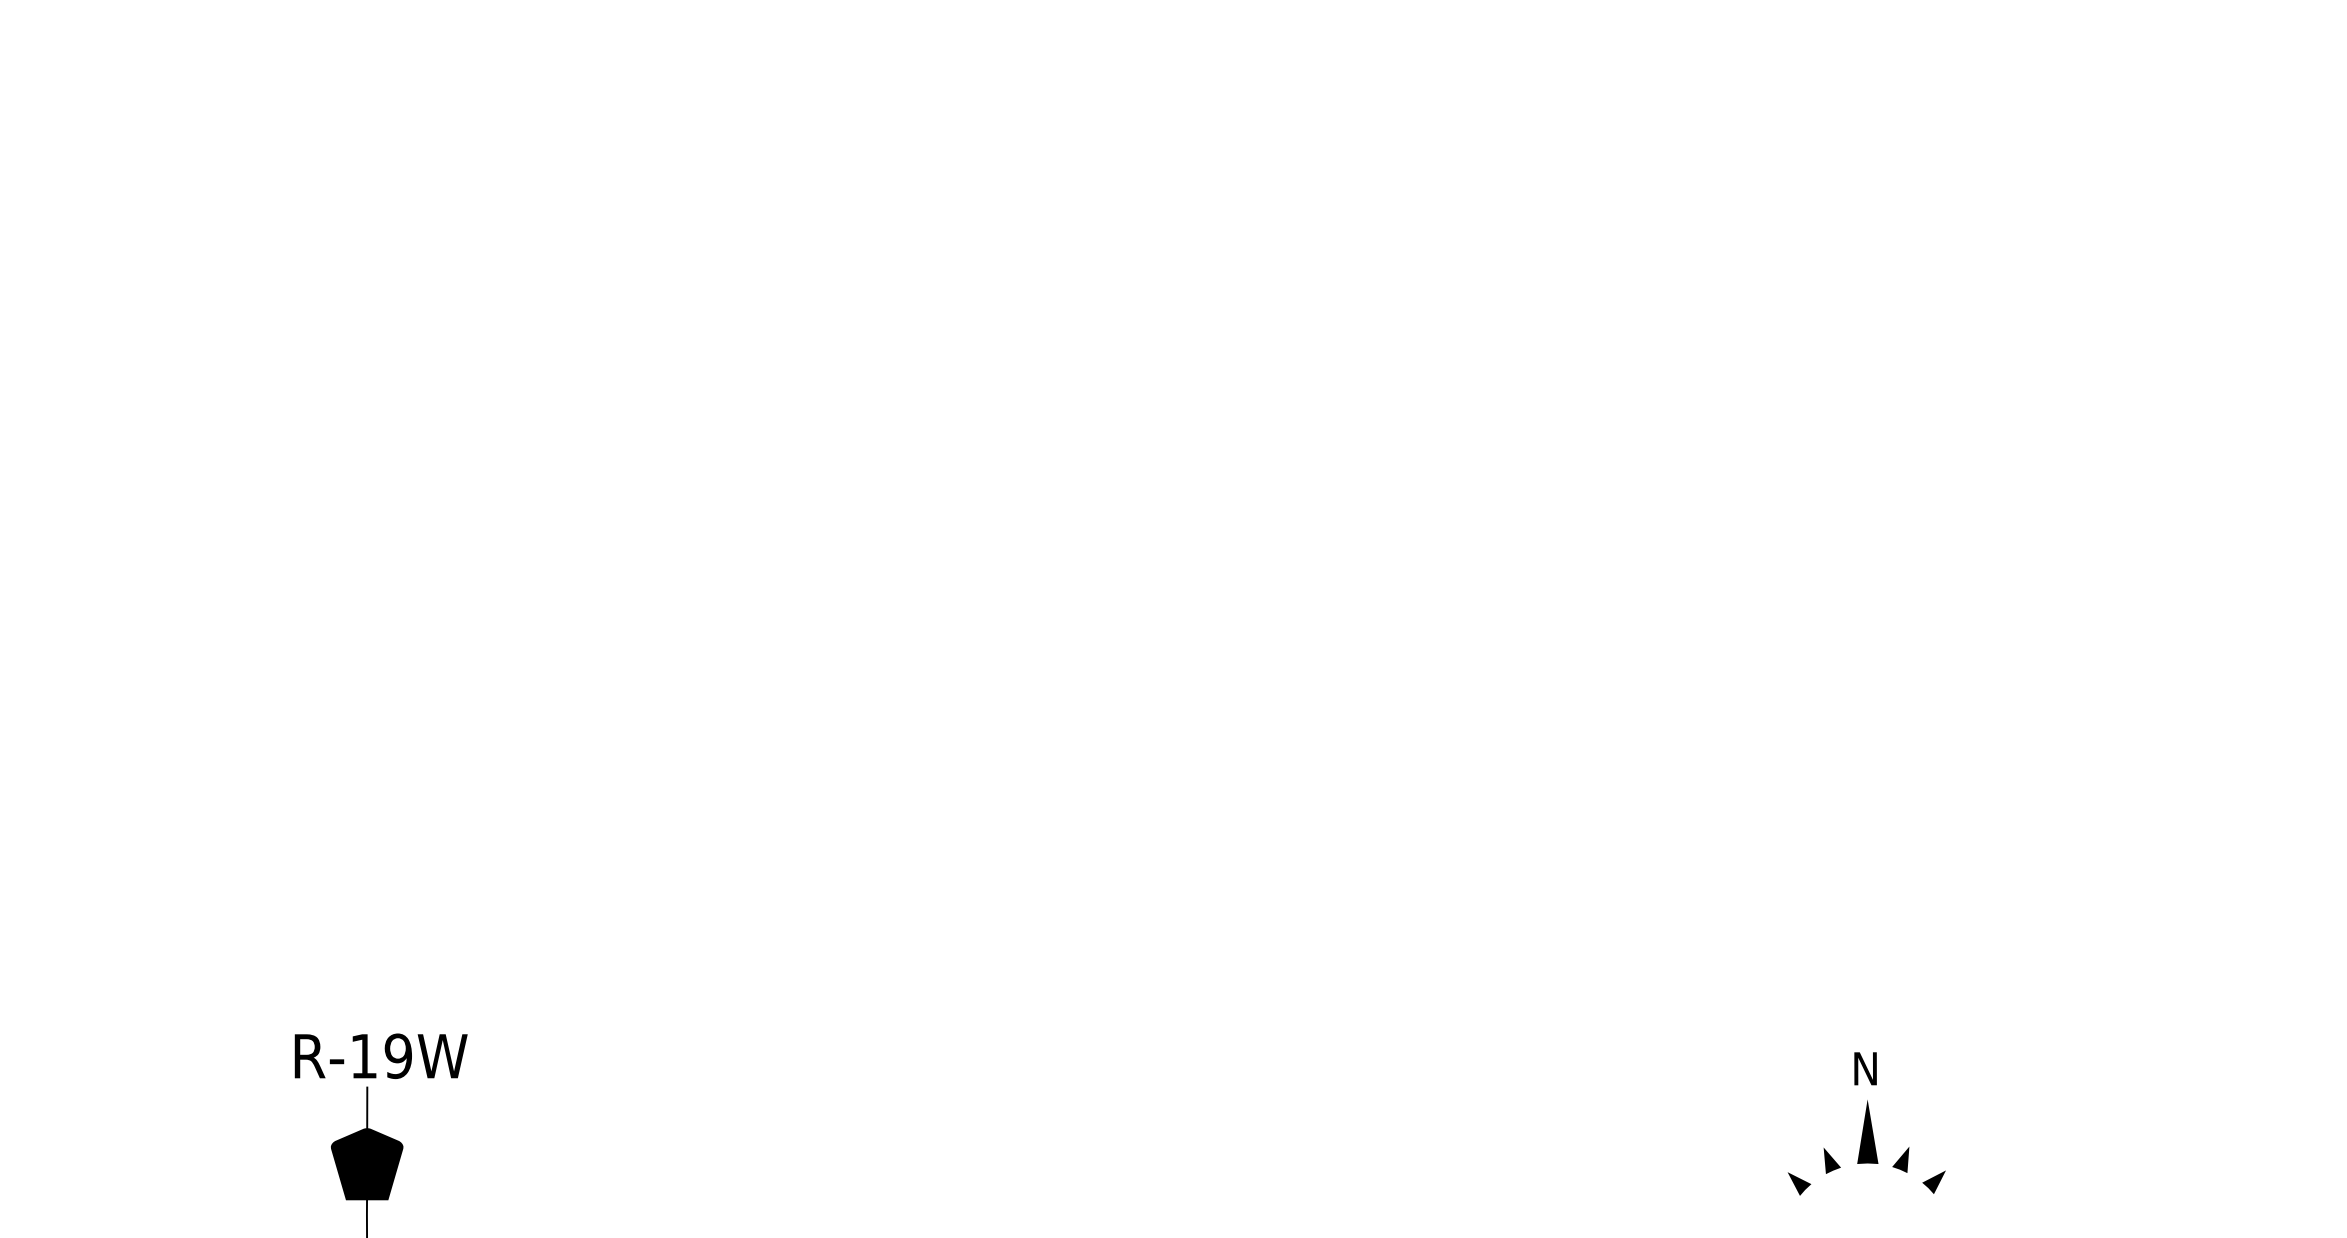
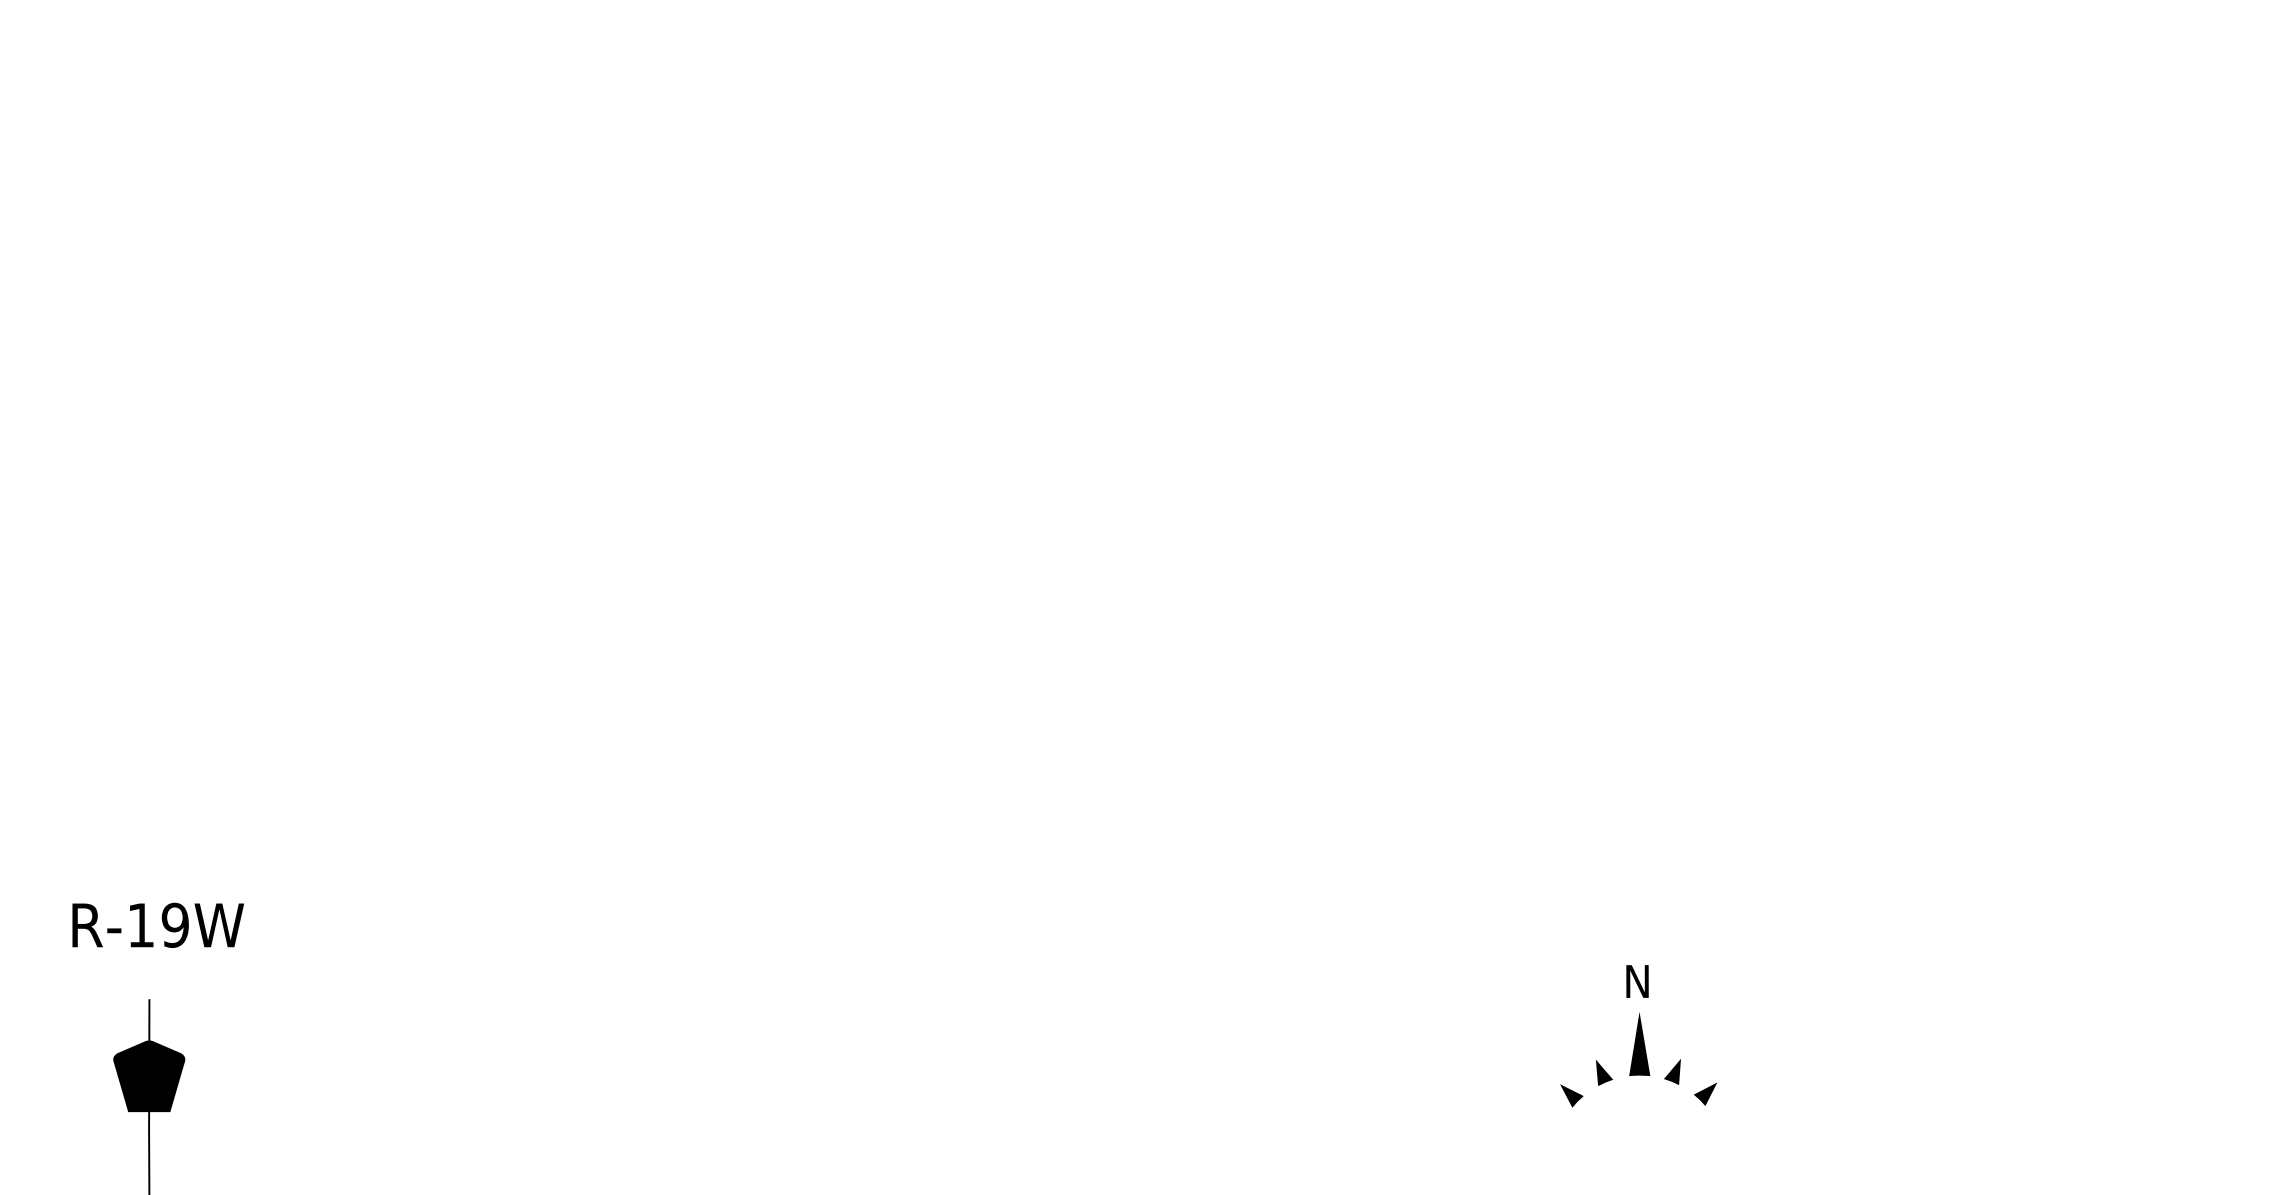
text: (380, 1055) -> (157, 924), moved

